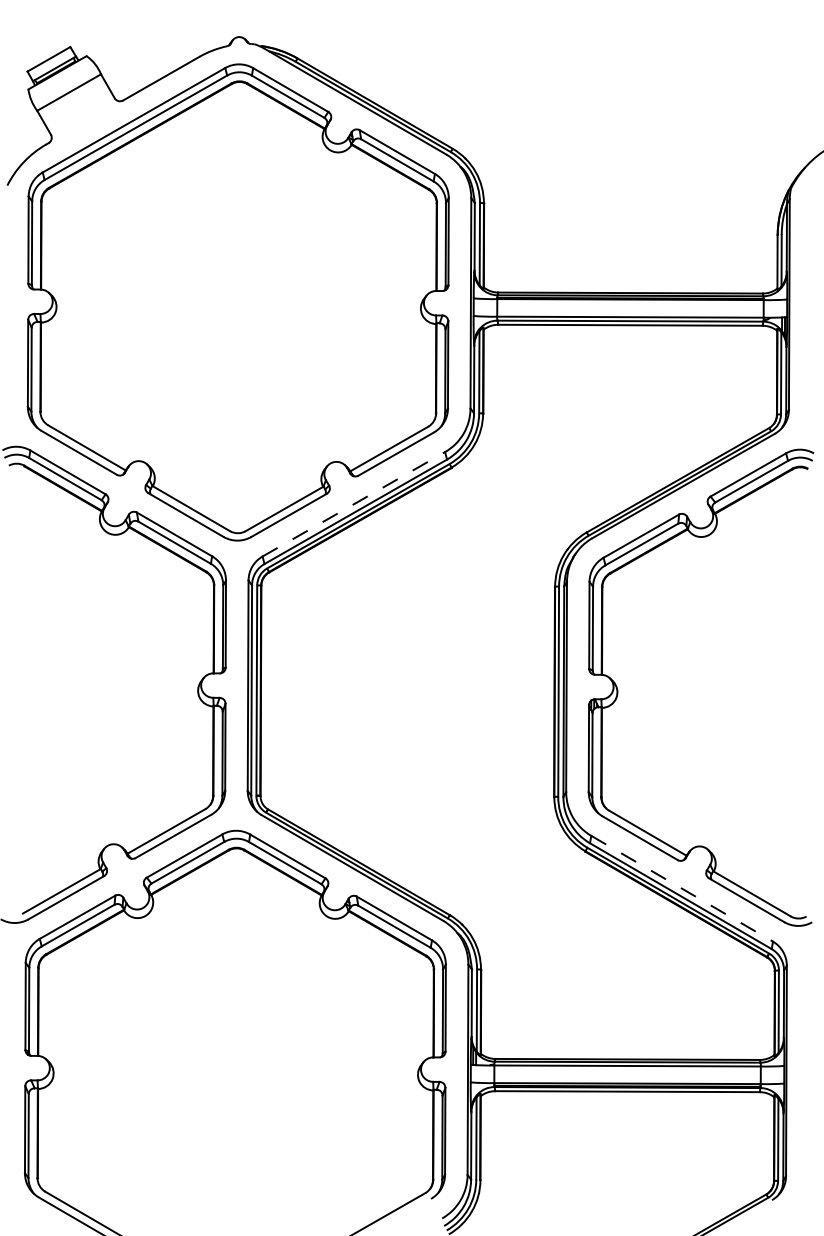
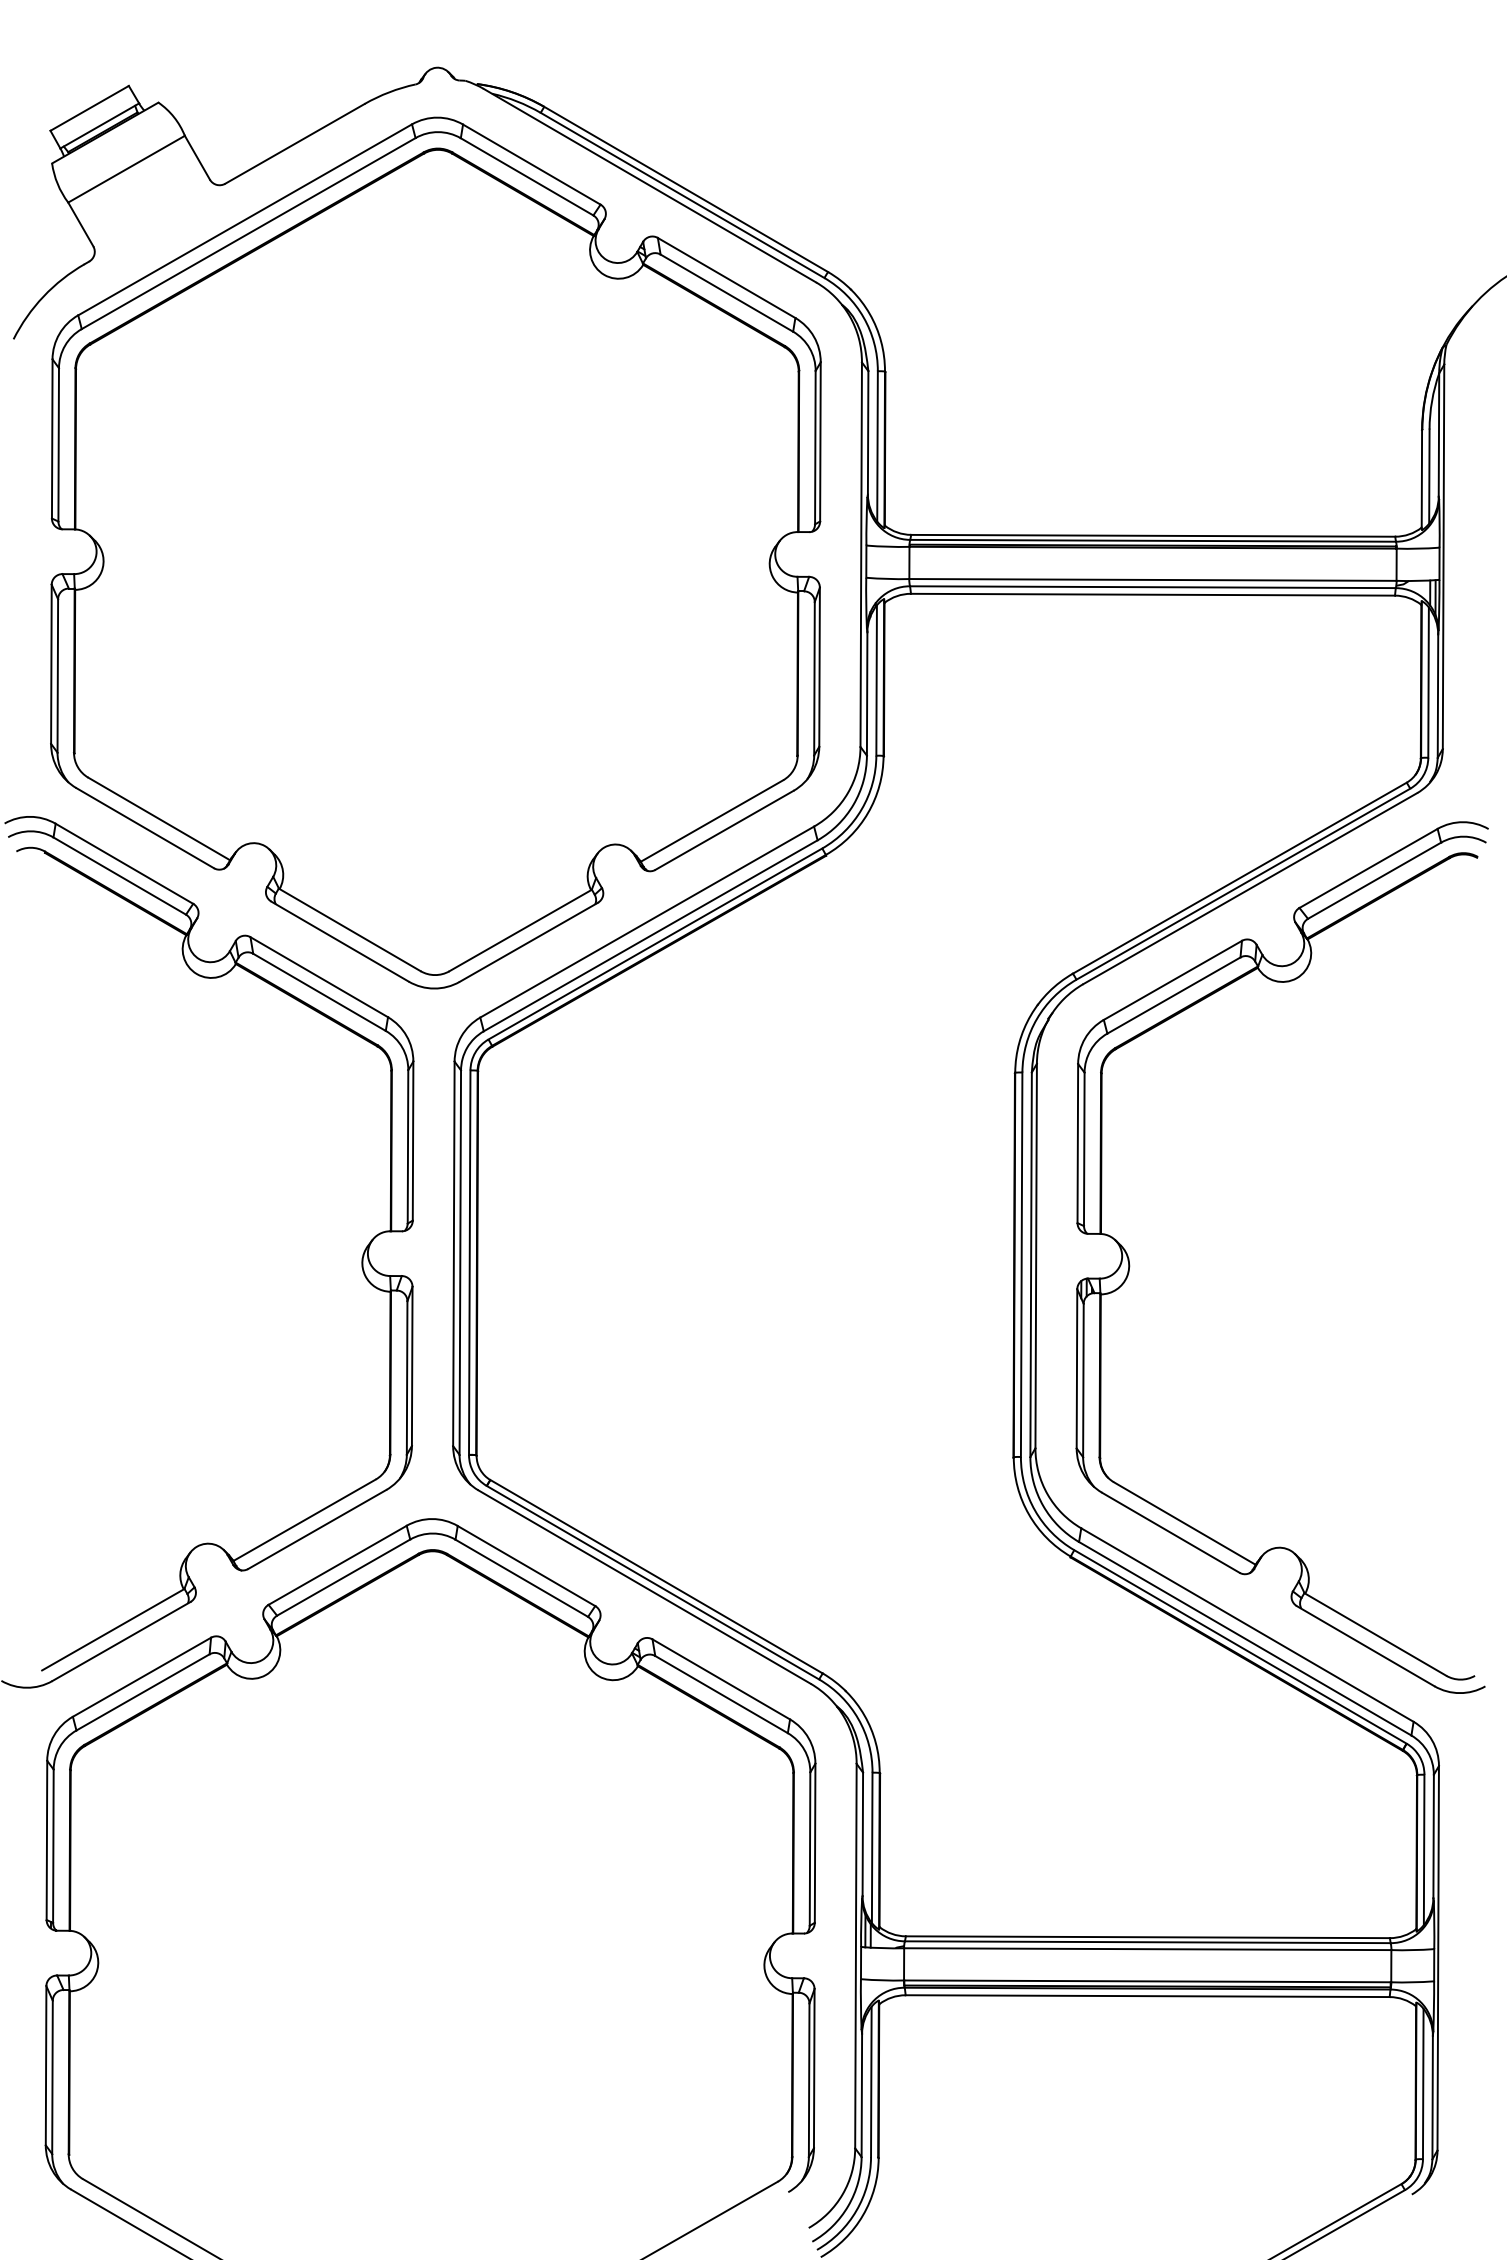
line: (354, 504) -> (648, 922), dashed -> solid
line: (682, 888) -> (1248, 1624), dashed -> solid

